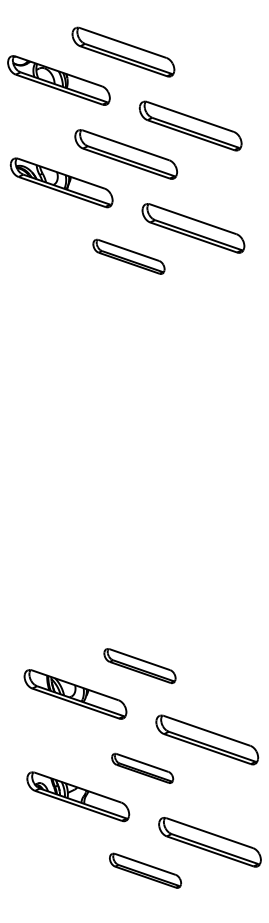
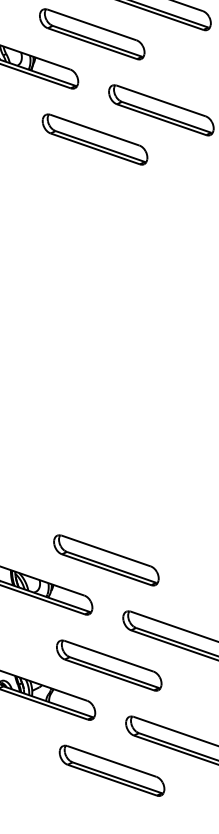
part: (128, 256) -> (94, 139), size x1.43
part: (139, 665) -> (105, 559), size x1.43
part: (142, 768) -> (108, 665), size x1.67
part: (145, 870) -> (112, 770), size x1.43

